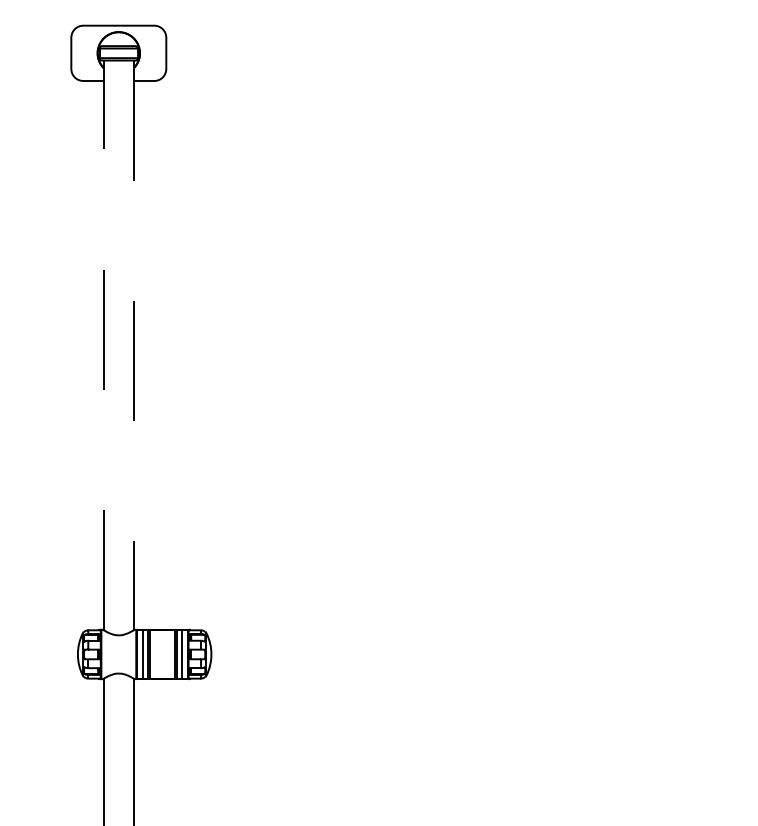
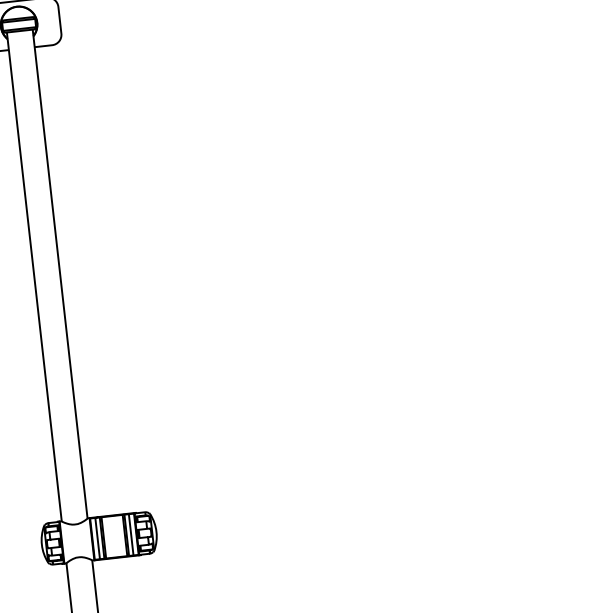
line: (103, 345) -> (34, 277), dashed -> solid
line: (133, 345) -> (59, 274), dashed -> solid

